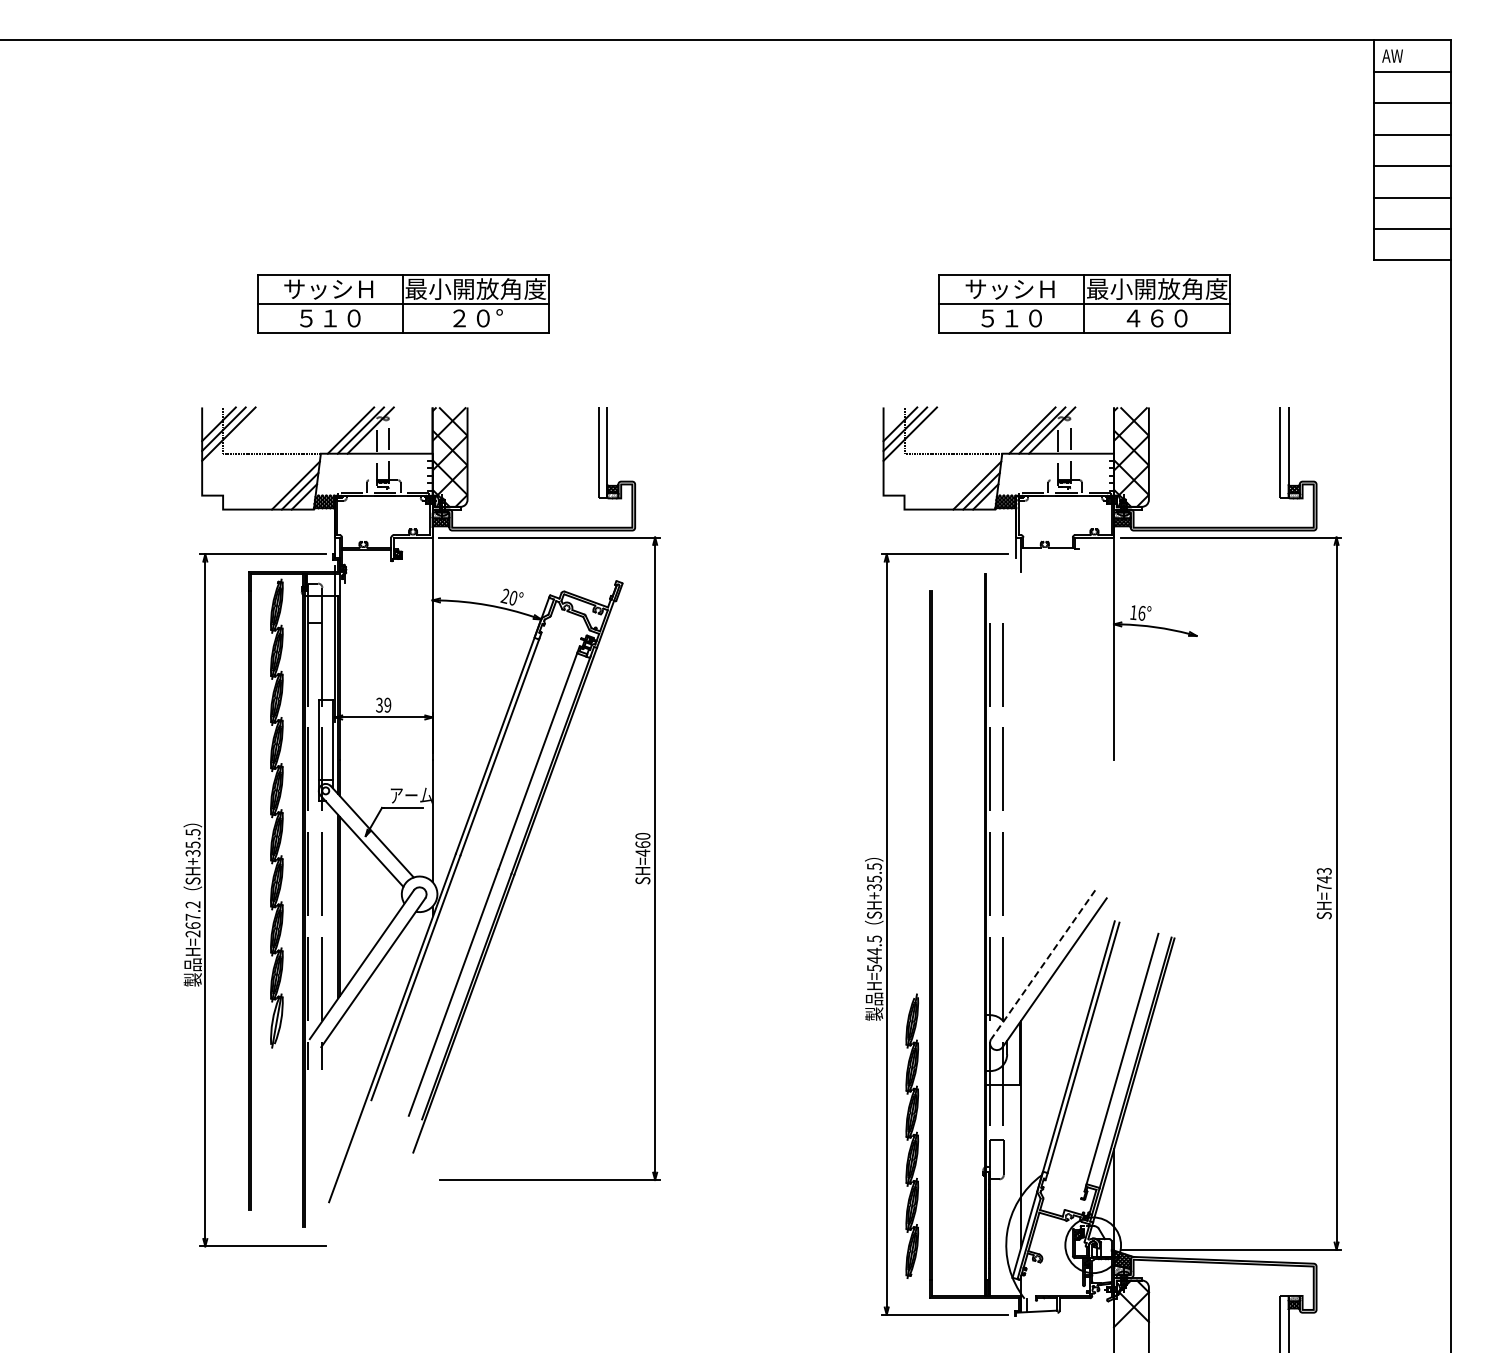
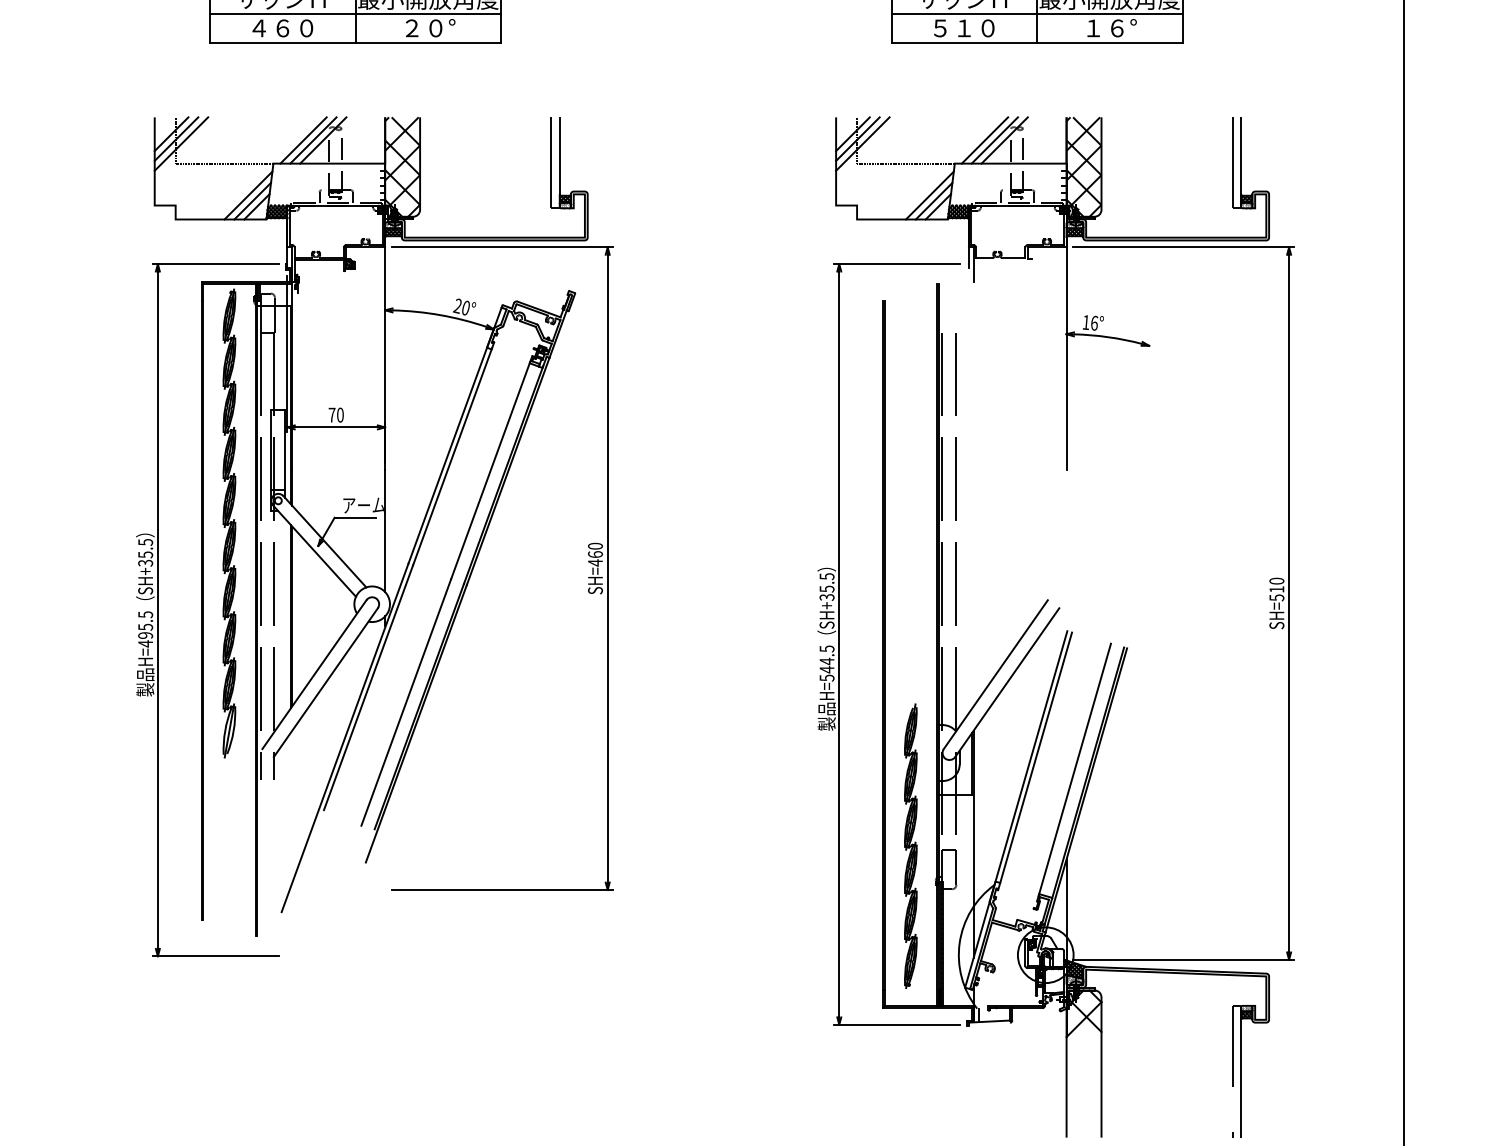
text: (318, 318) -> (271, 28), ５１０ -> ４６０
text: (1156, 318) -> (1109, 28), ４６０ -> １６°
text: (383, 704) -> (336, 414), 39 -> 70
text: (1324, 879) -> (1277, 589), SH=743 -> SH=510
text: (192, 919) -> (145, 629), H=267.2 -> H=495.5
line: (1043, 964) -> (996, 674), dashed -> solid
part: (912, 1135) -> (911, 845), moved

